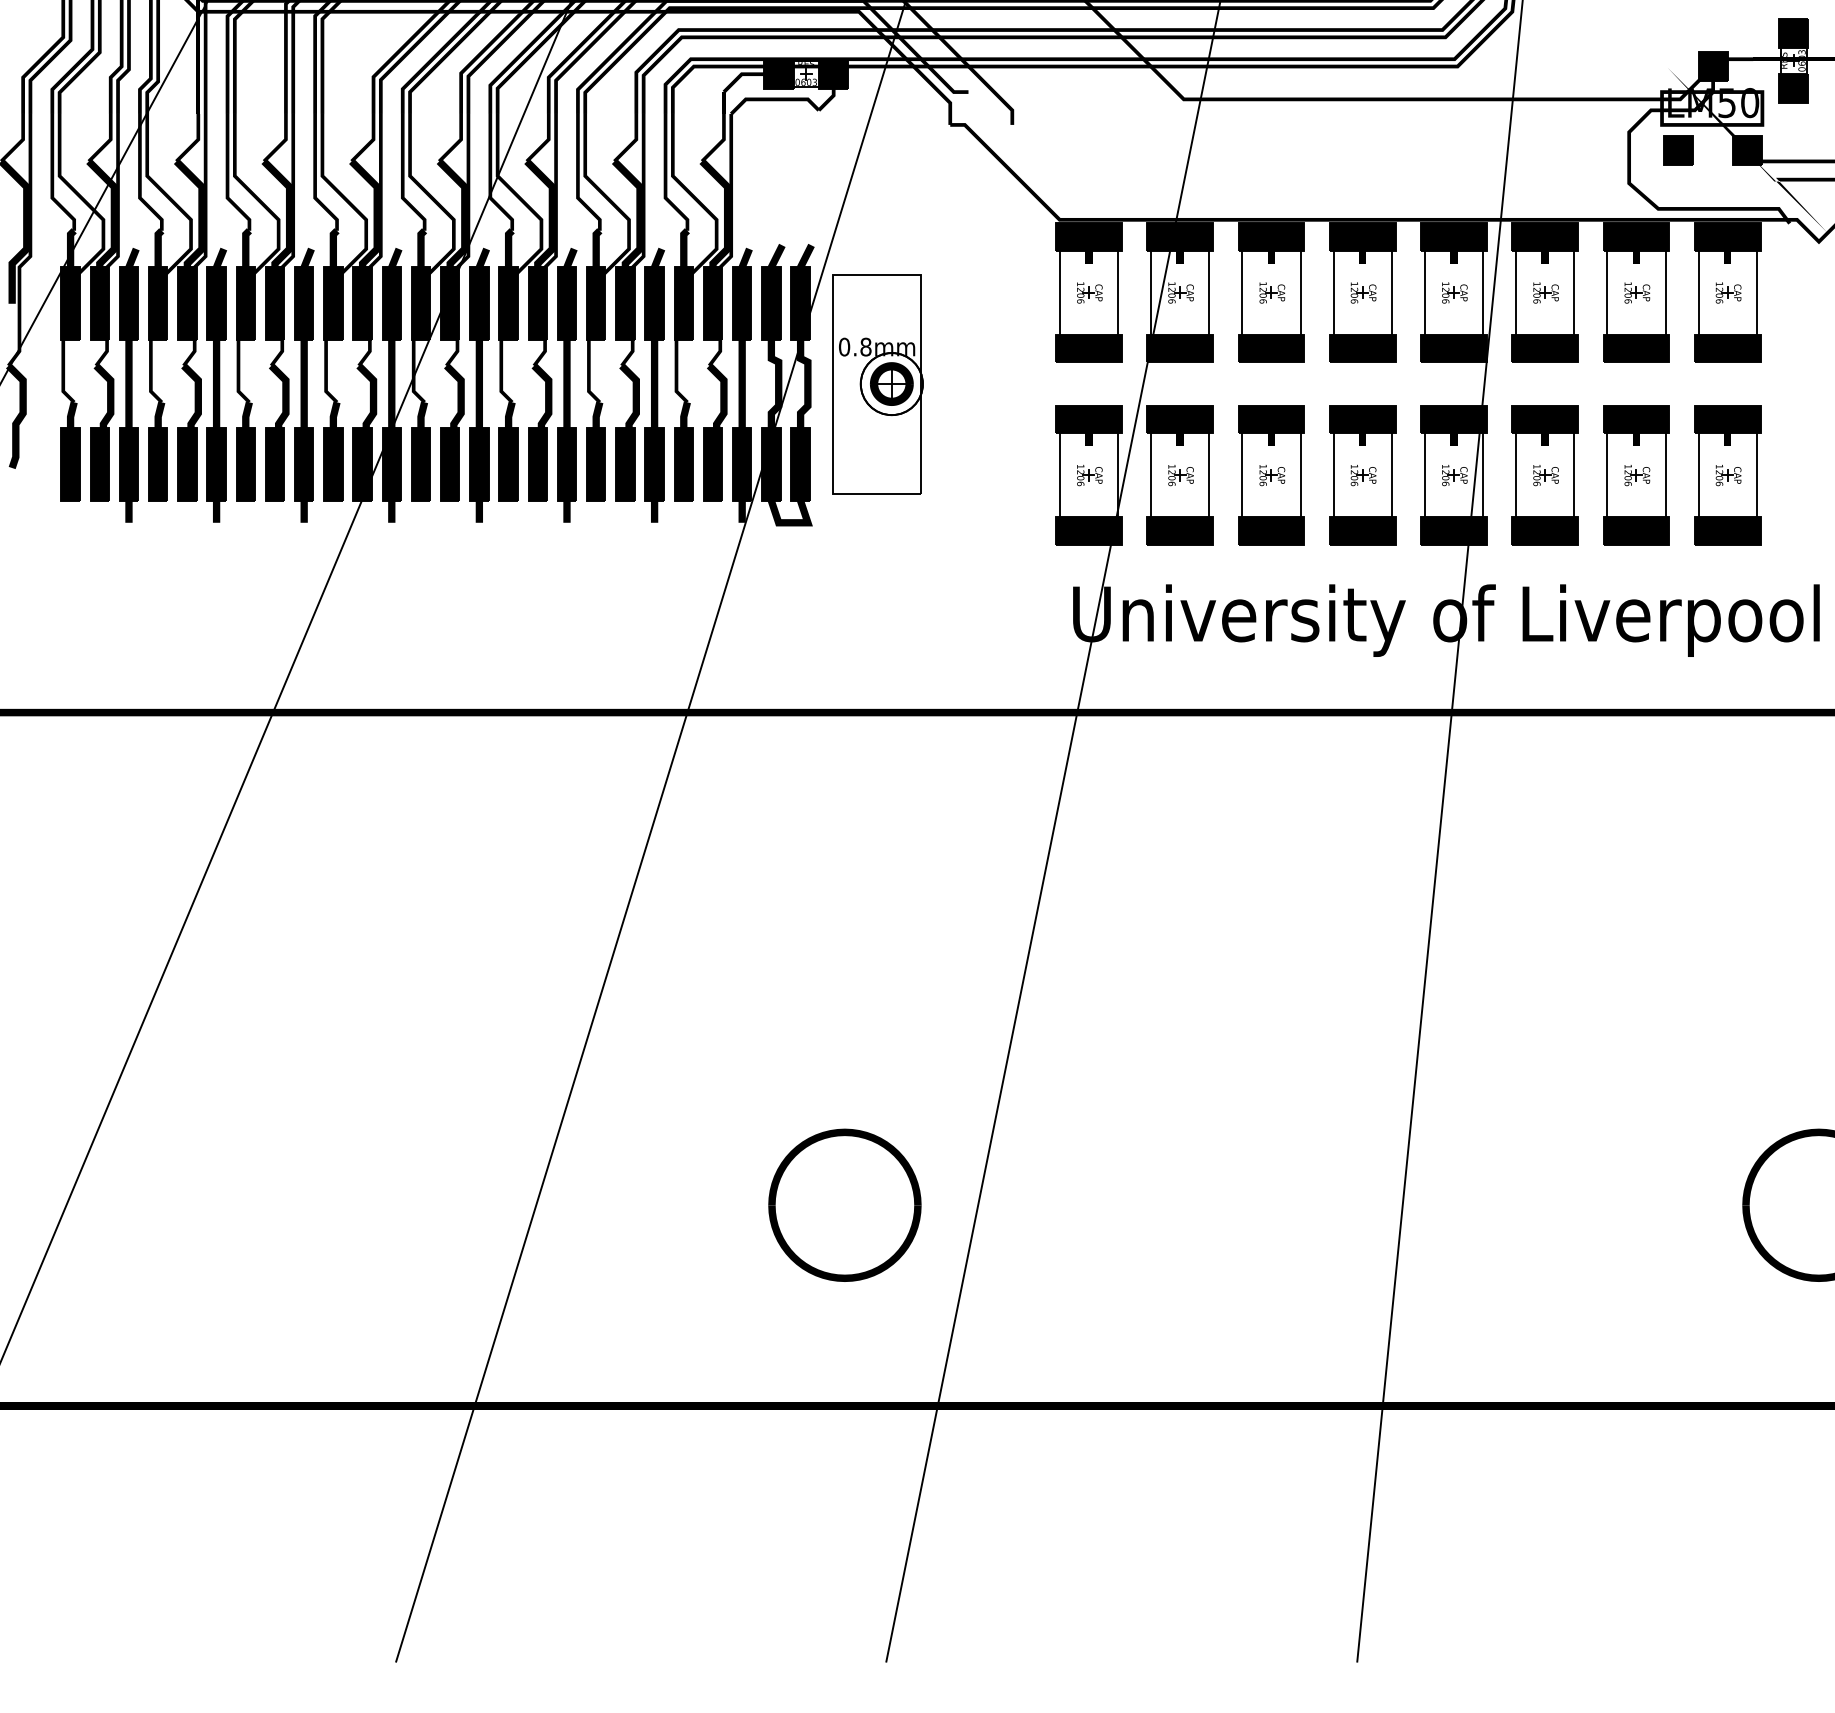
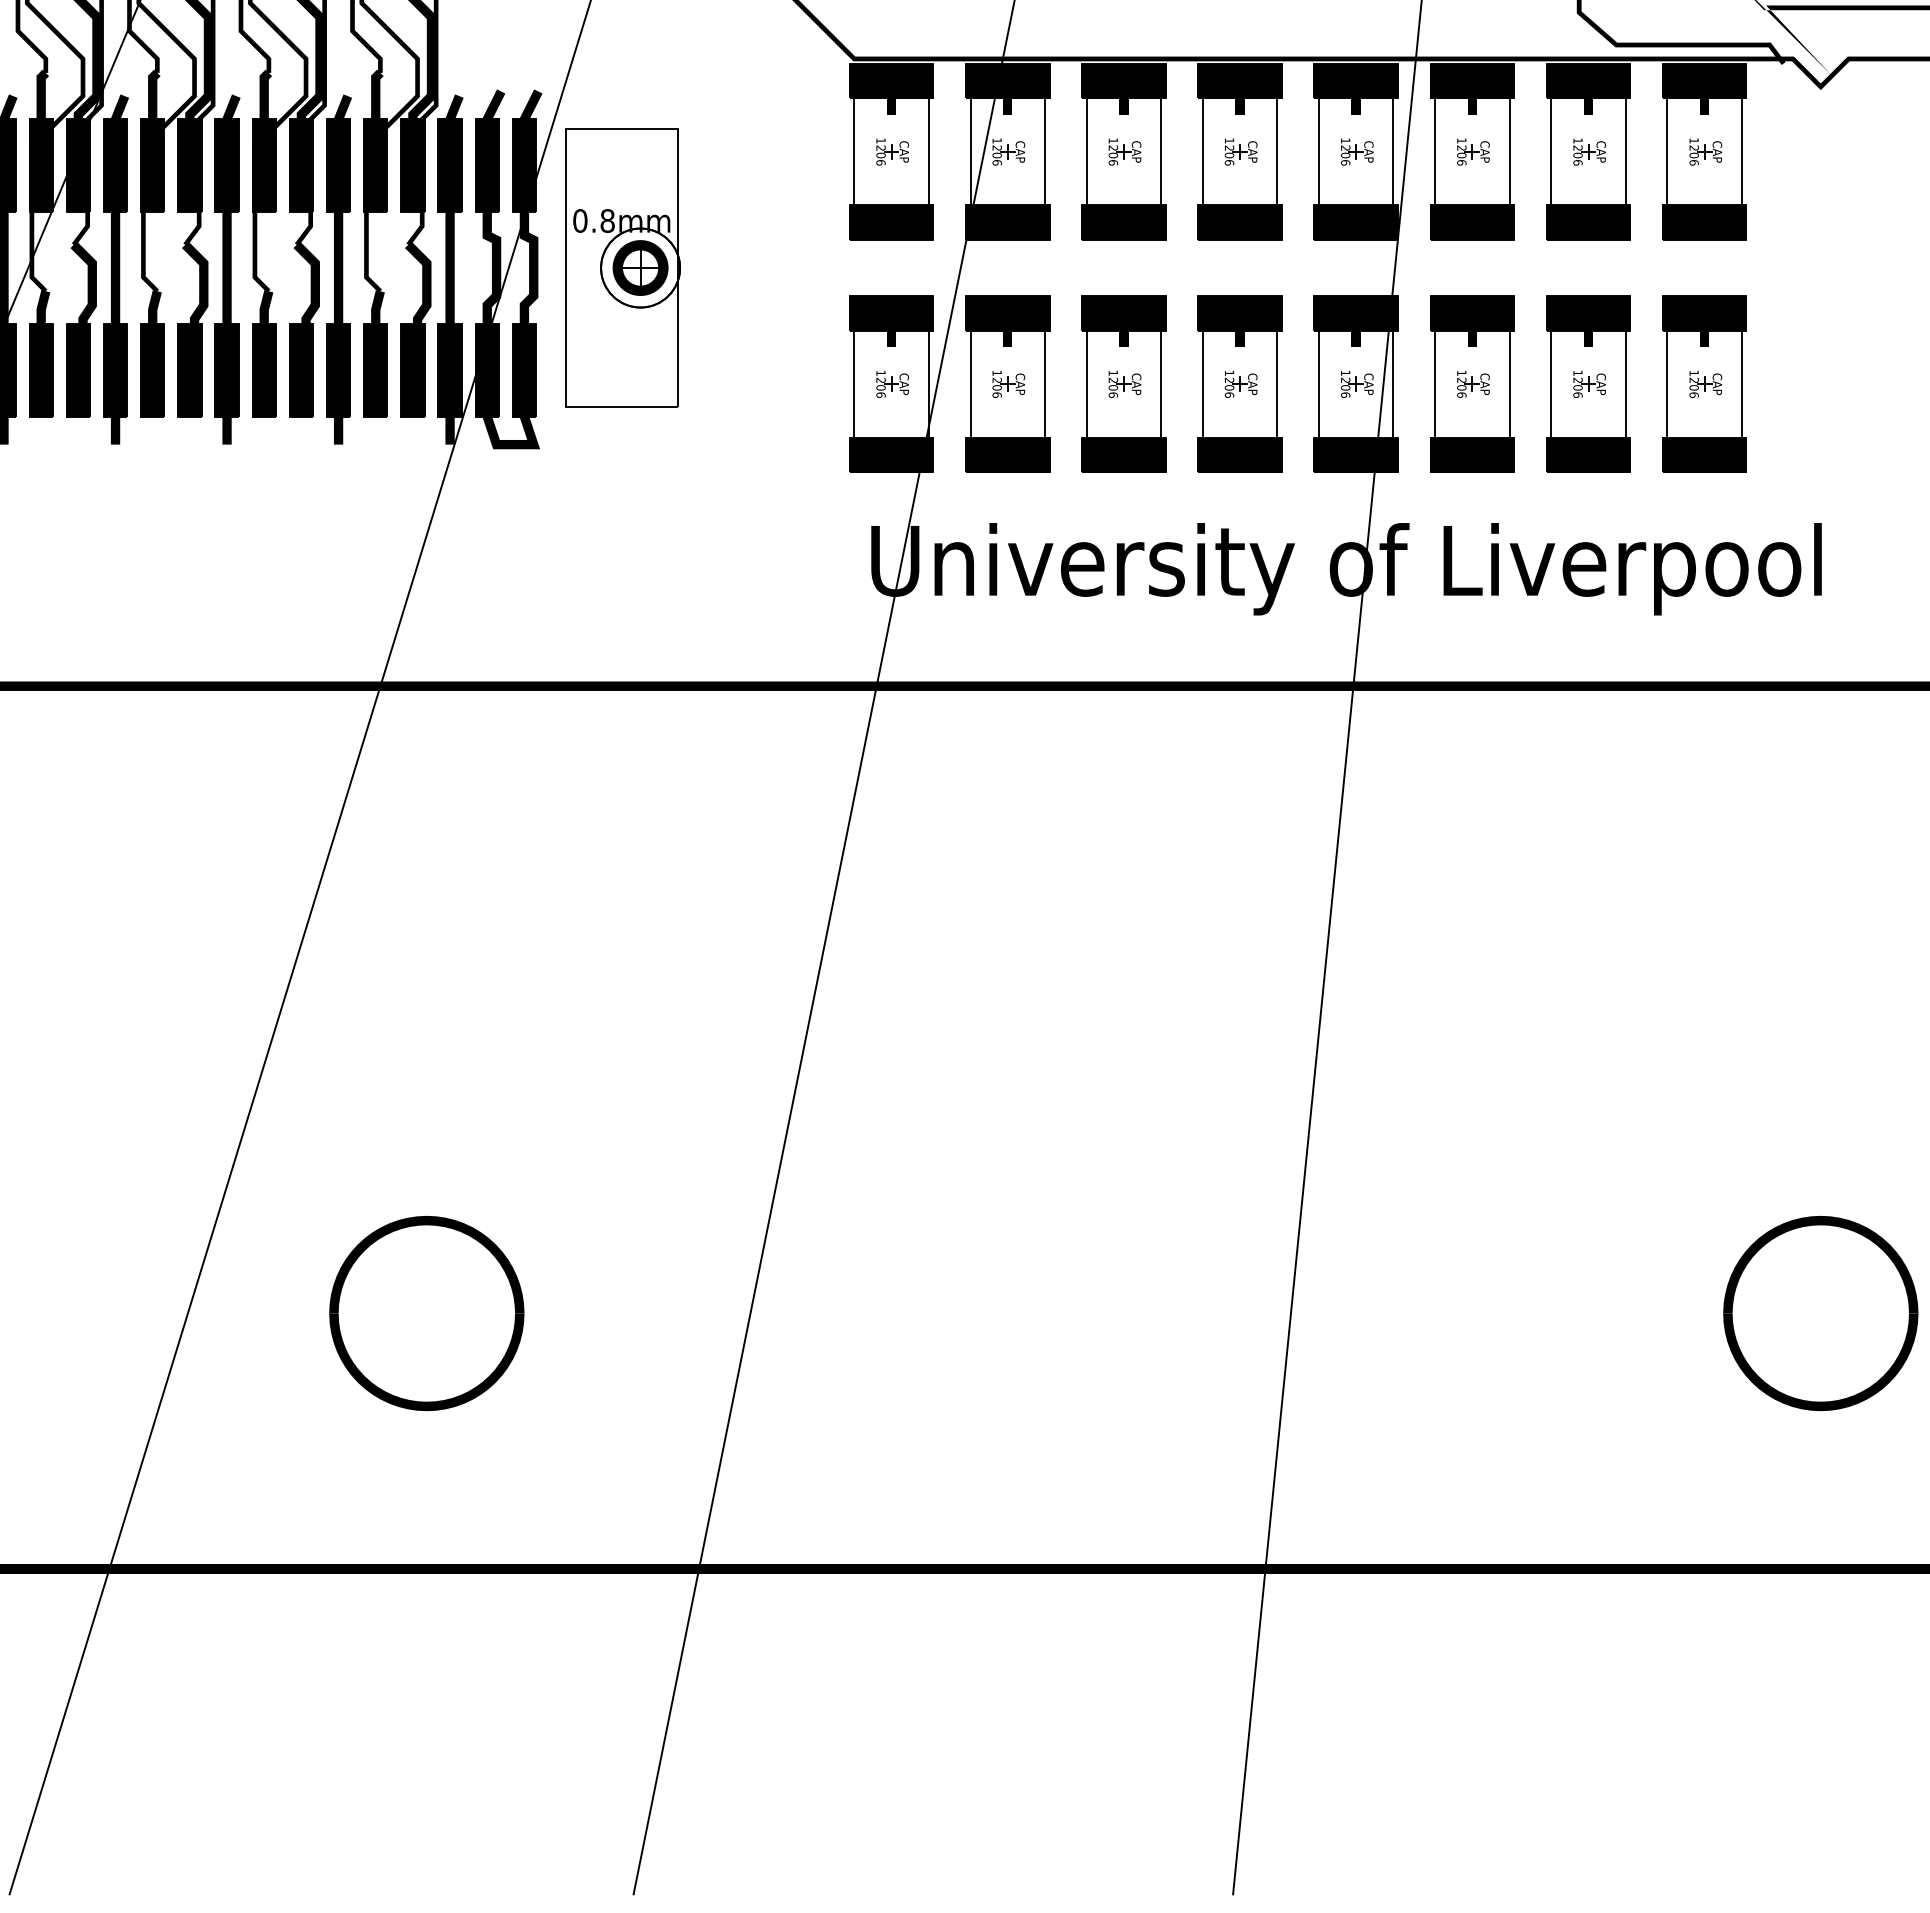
part: (844, 1204) -> (426, 1312), moved

